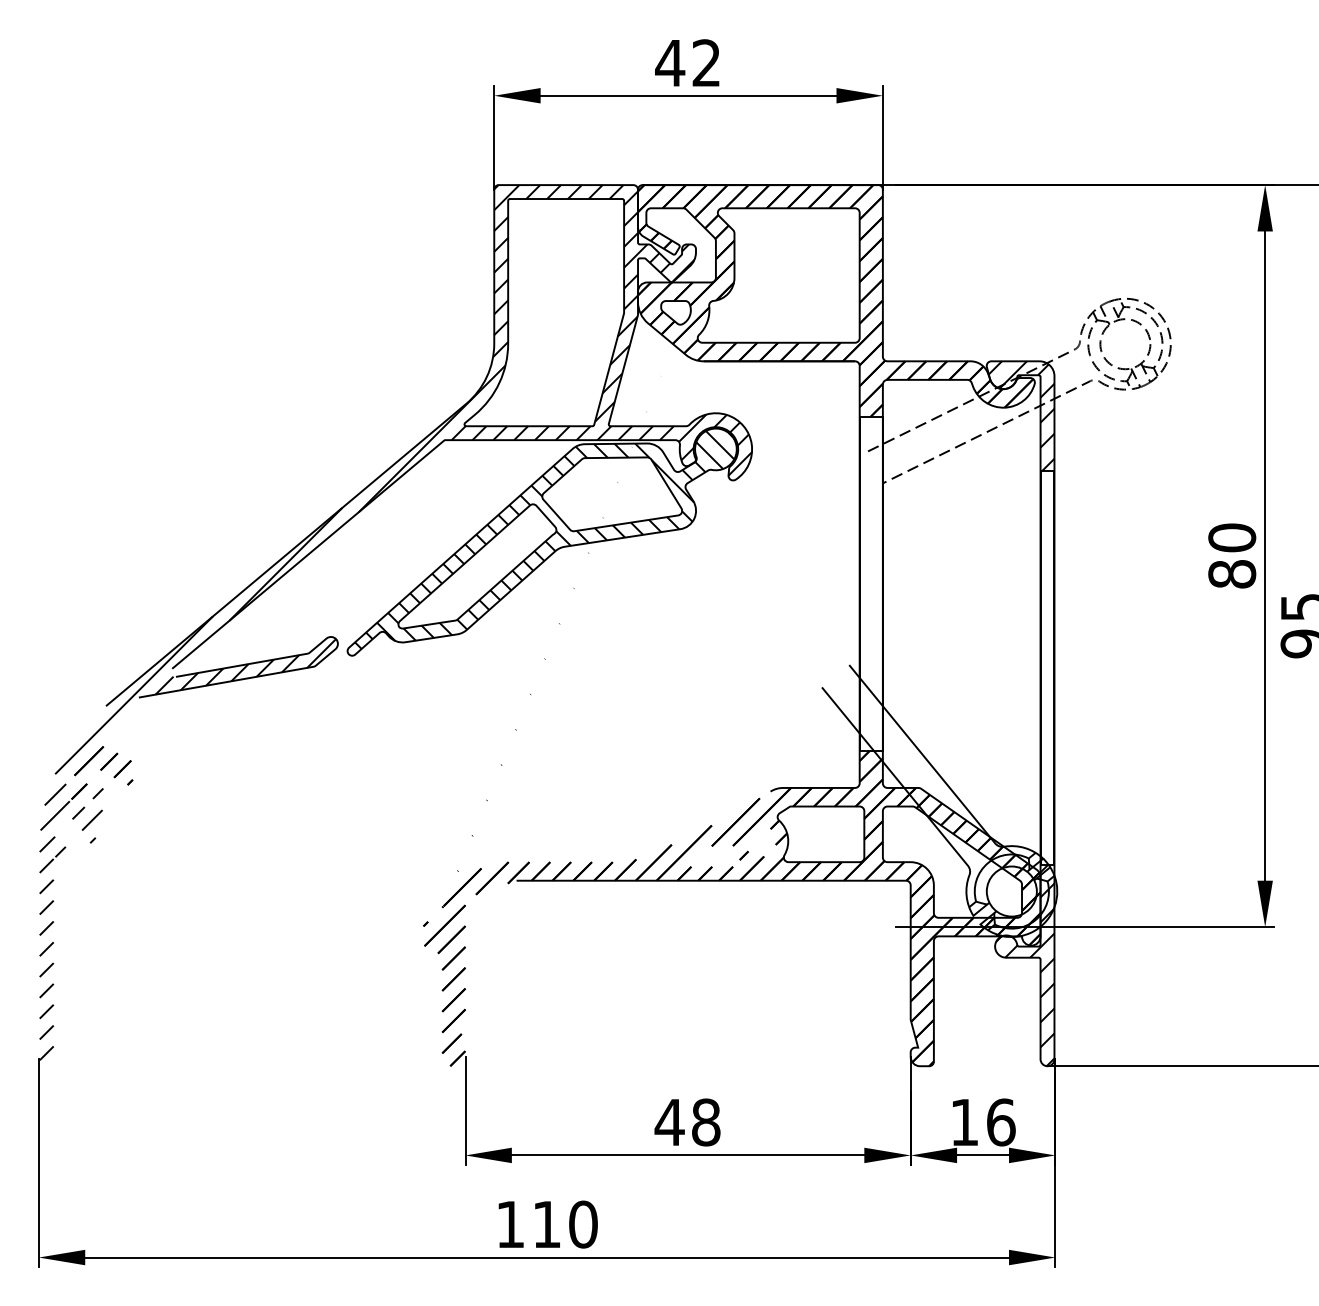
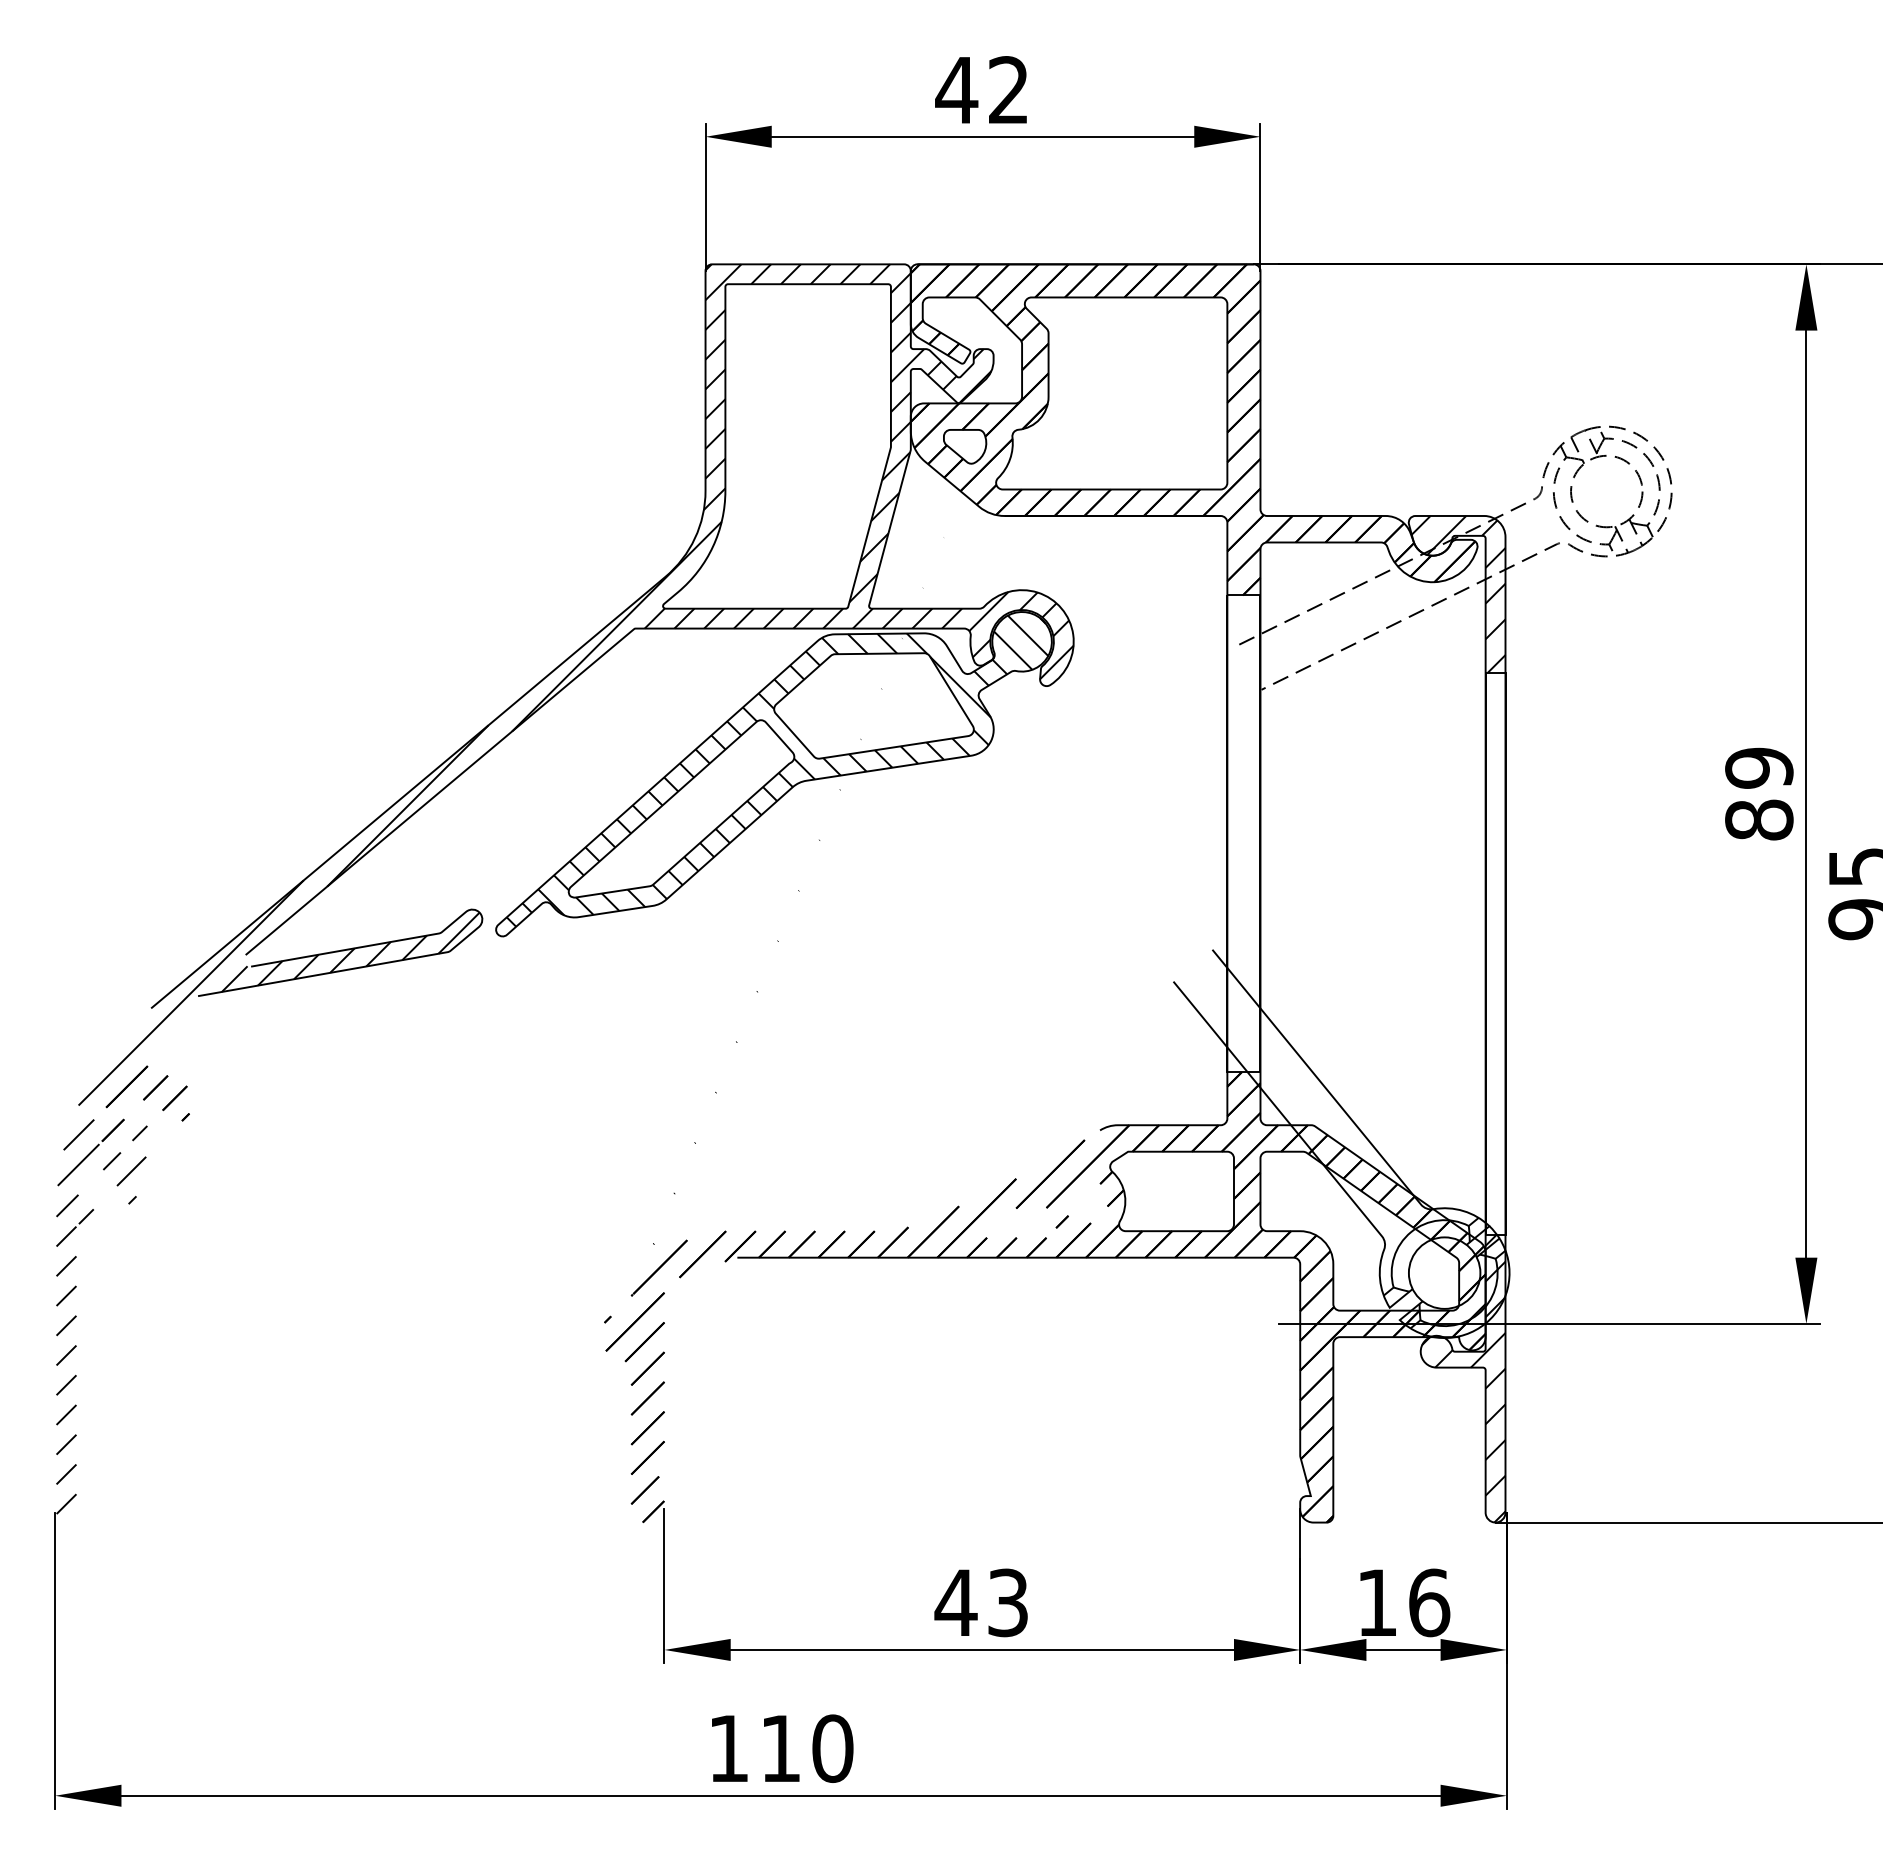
text: (1232, 537) -> (1759, 767), 80 -> 89
text: (706, 1122) -> (1008, 1602), 48 -> 43

